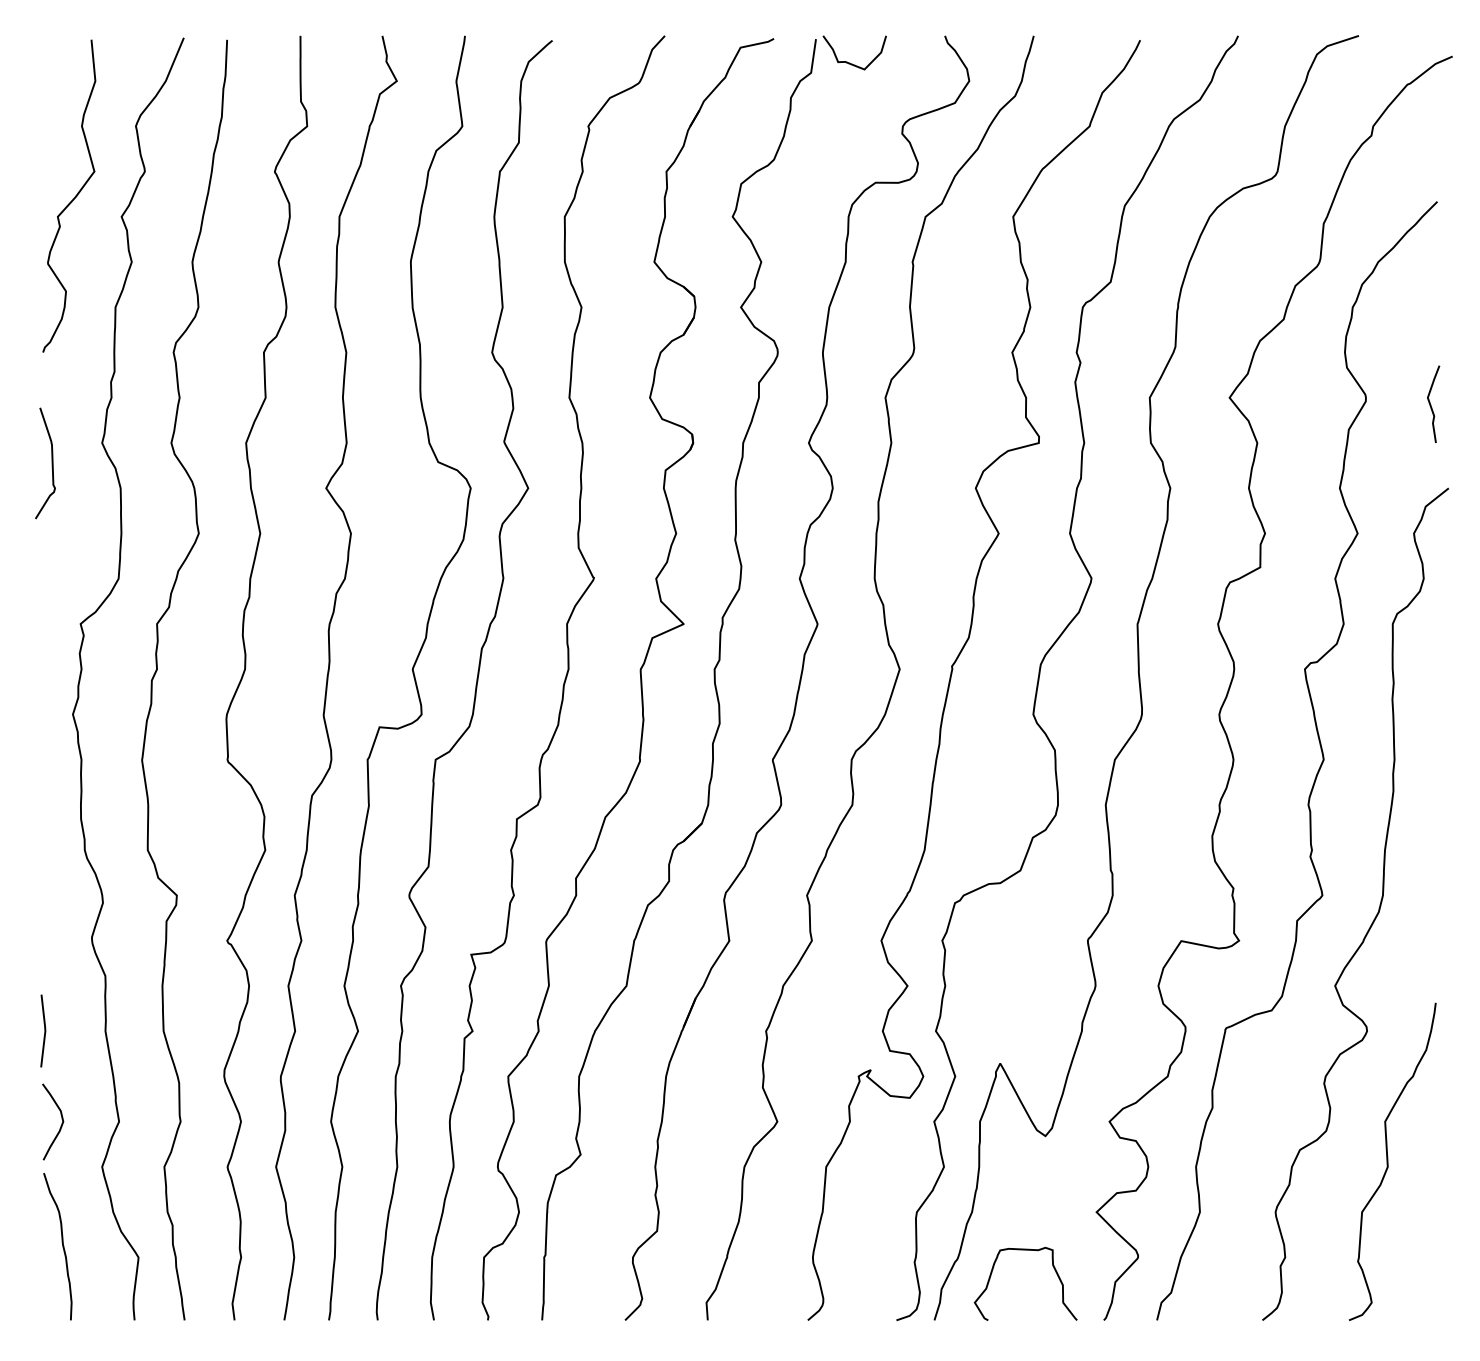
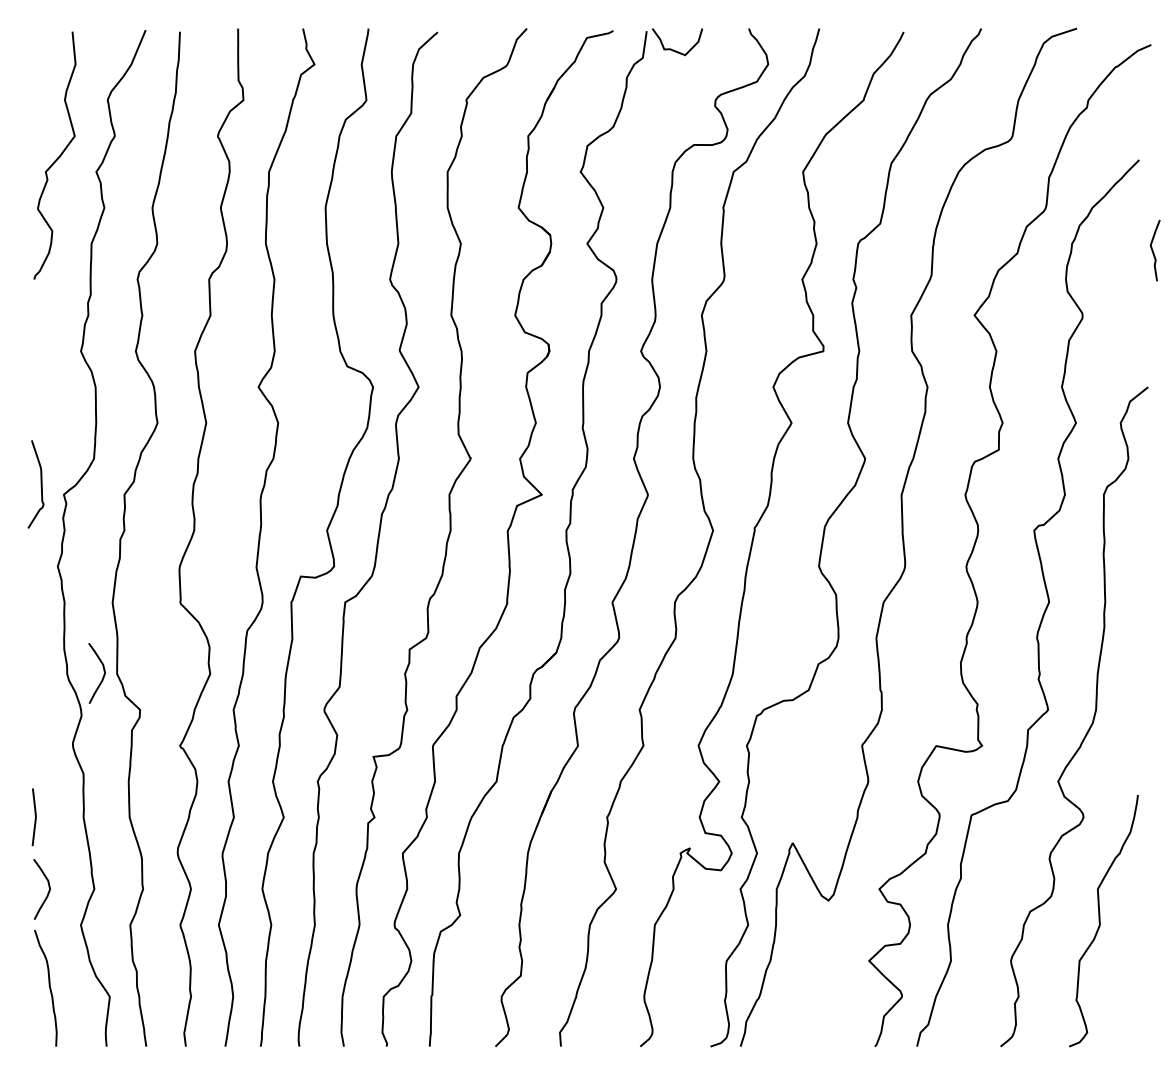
curve: (1431, 404) -> (1153, 250), moved
curve: (51, 463) -> (40, 484), moved
curve: (130, 850) -> (103, 674), added
curve: (1054, 1270) -> (835, 1007), removed

